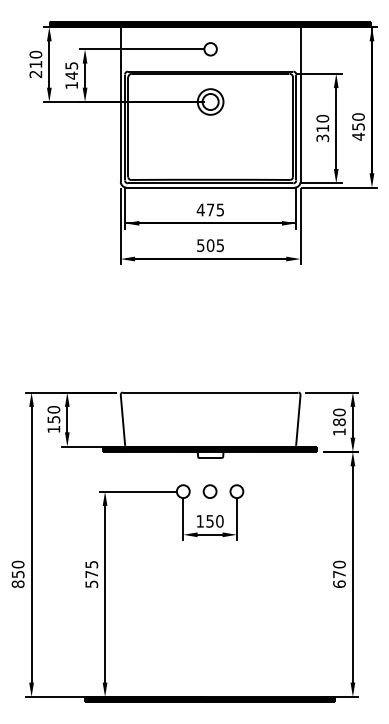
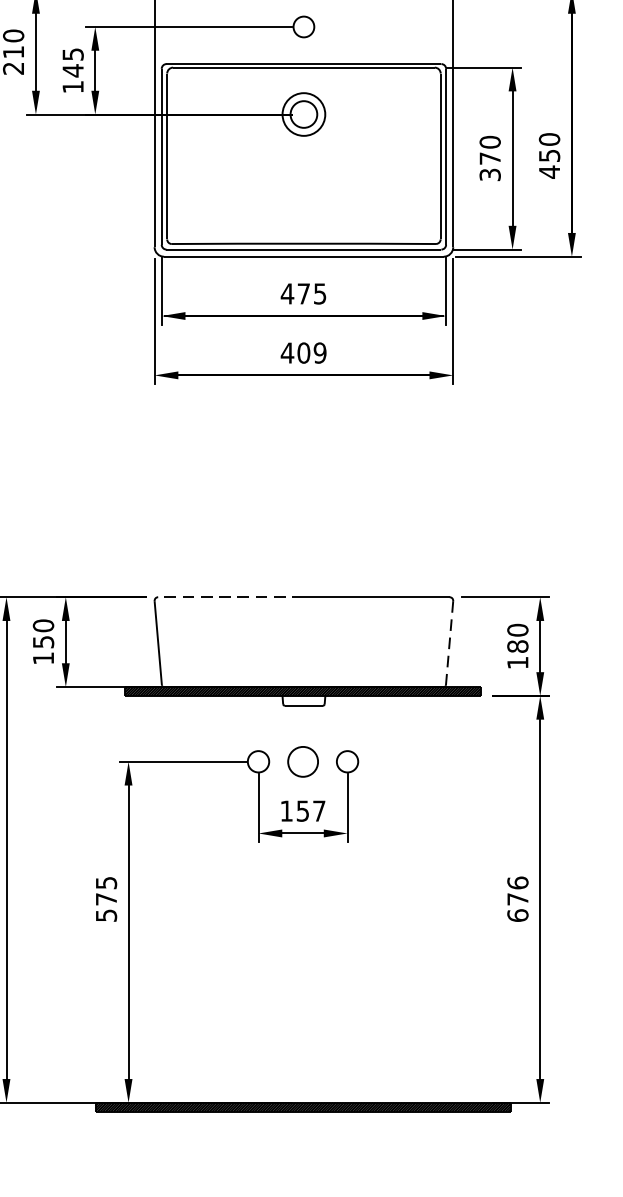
text: (322, 128) -> (489, 158), 310 -> 370
text: (210, 245) -> (303, 352), 505 -> 409
line: (166, 392) -> (230, 597), solid -> dashed
line: (298, 420) -> (449, 643), solid -> dashed
circle: (209, 491) -> (302, 761), size x1.4
text: (219, 521) -> (318, 811), 150 -> 157
text: (339, 564) -> (517, 882), 670 -> 676

